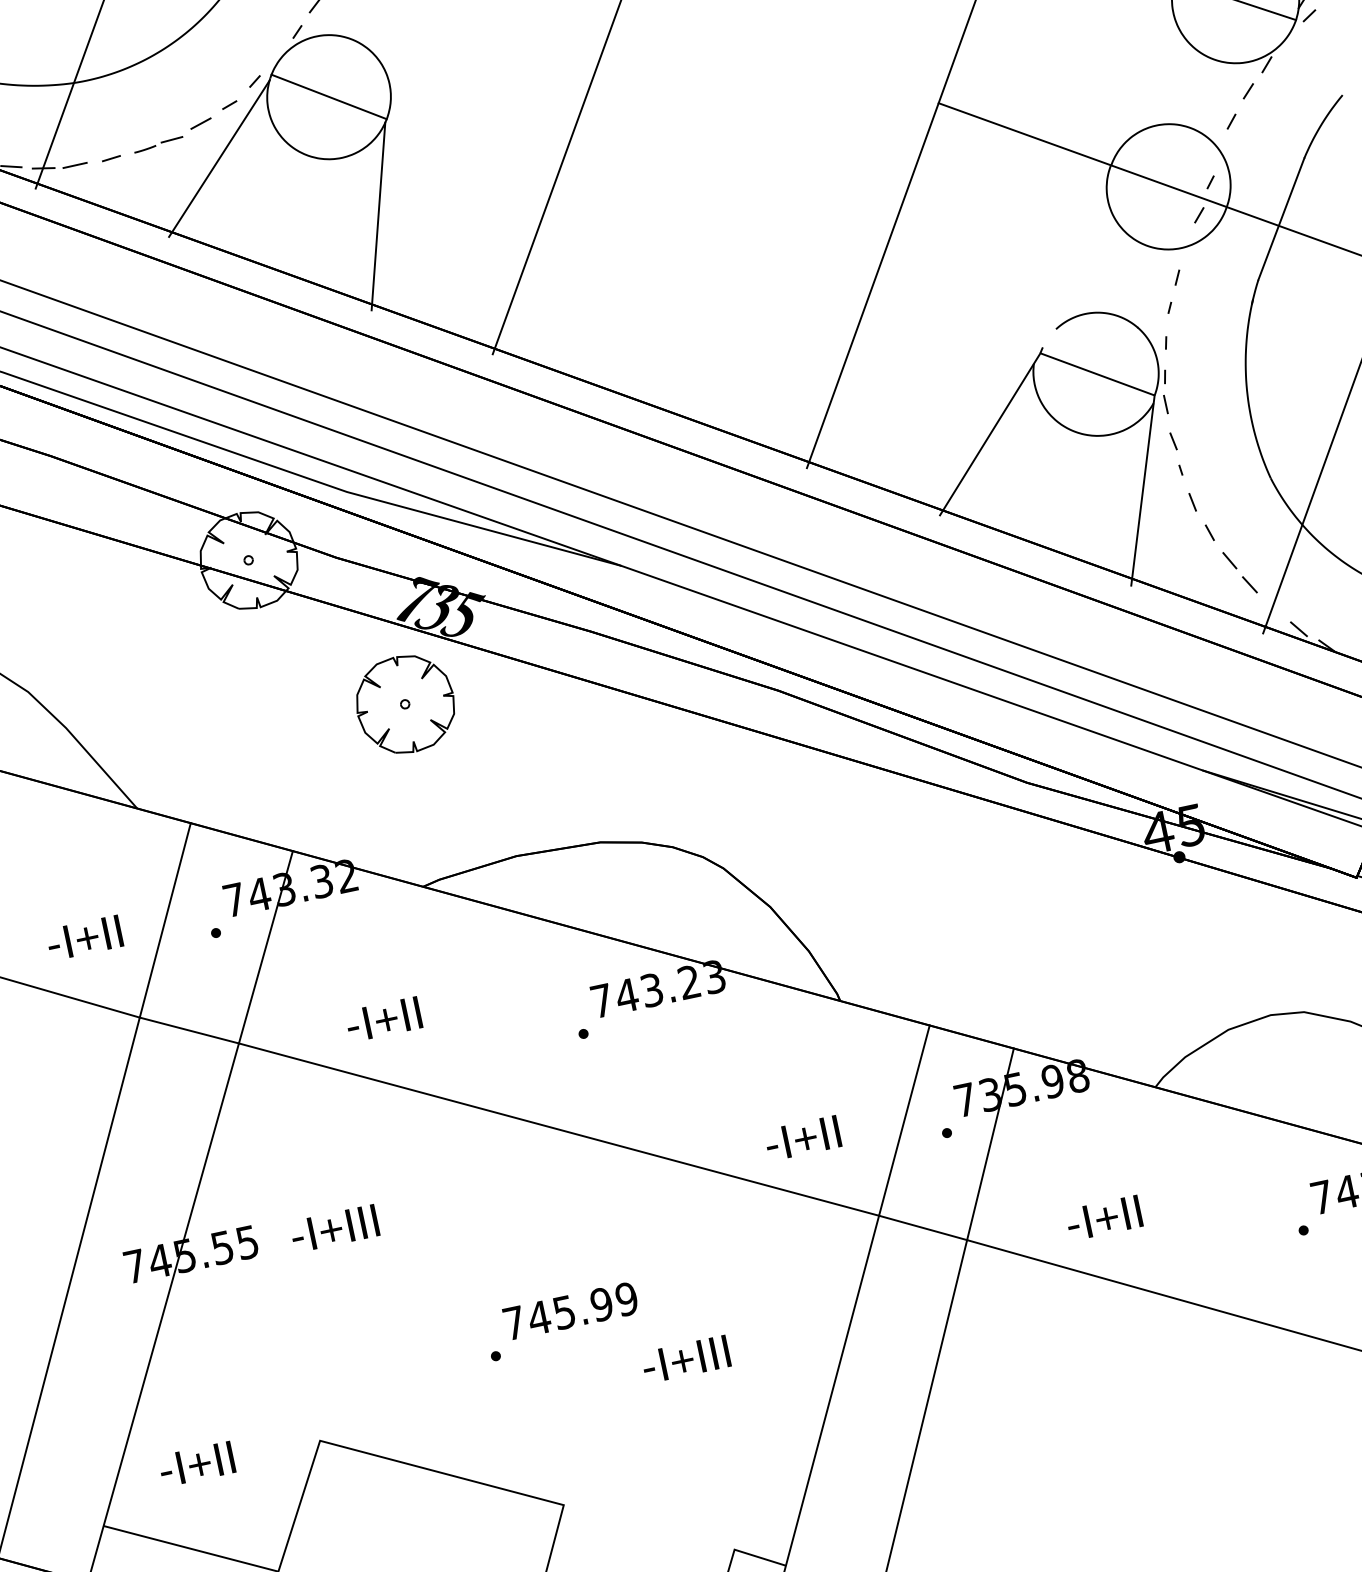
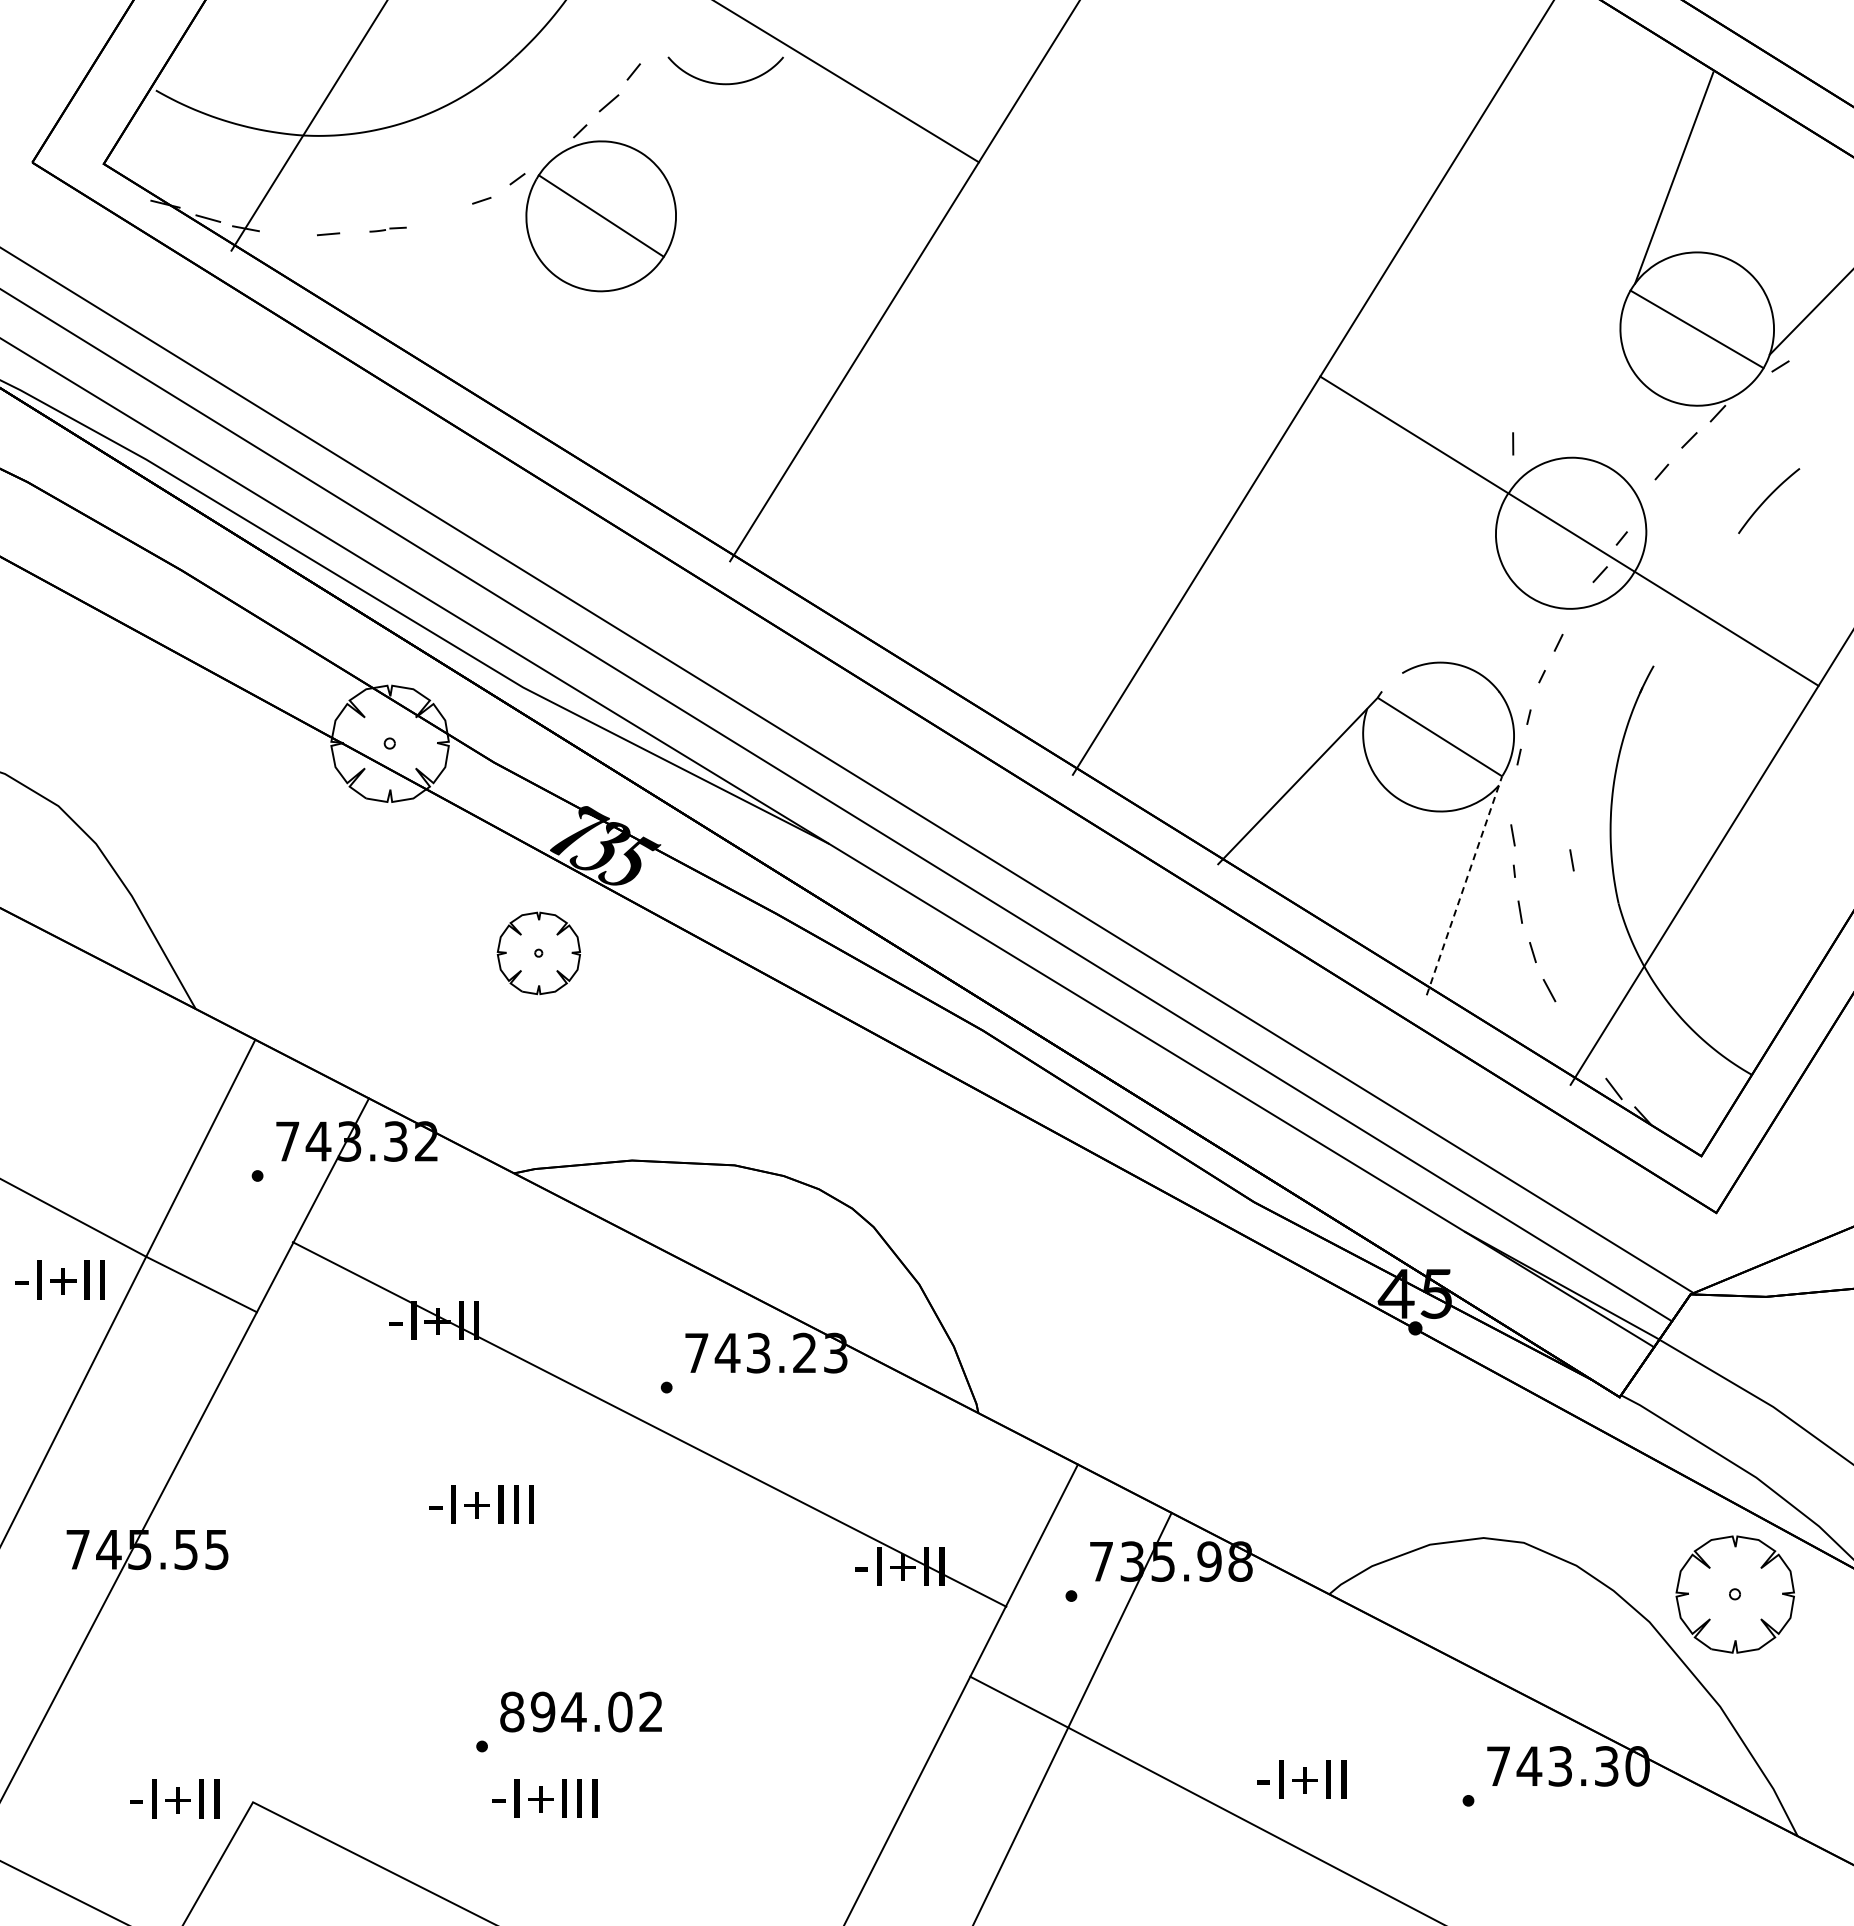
line: (200, 123) -> (442, 215), removed
part: (158, 144) -> (387, 229), size x0.6
line: (218, 158) -> (455, 261), removed
line: (74, 165) -> (283, 233), removed
line: (378, 216) -> (629, 369), removed
line: (1280, 219) -> (1695, 599), removed
line: (1166, 404) -> (1513, 443), moved
line: (1225, 451) -> (1571, 860), added
line: (1142, 490) -> (1464, 885), solid -> dashed
line: (1249, 584) -> (1566, 1023), removed
part: (405, 704) -> (538, 953), size x0.7
text: (84, 937) -> (59, 1279), moved
line: (558, 1129) -> (649, 1424), moved
text: (1104, 1218) -> (1301, 1779), moved
text: (334, 1228) -> (481, 1504), moved
text: (570, 1310) -> (581, 1711), 745.99 -> 894.02
text: (685, 1359) -> (544, 1798), moved
text: (196, 1463) -> (174, 1798), moved

